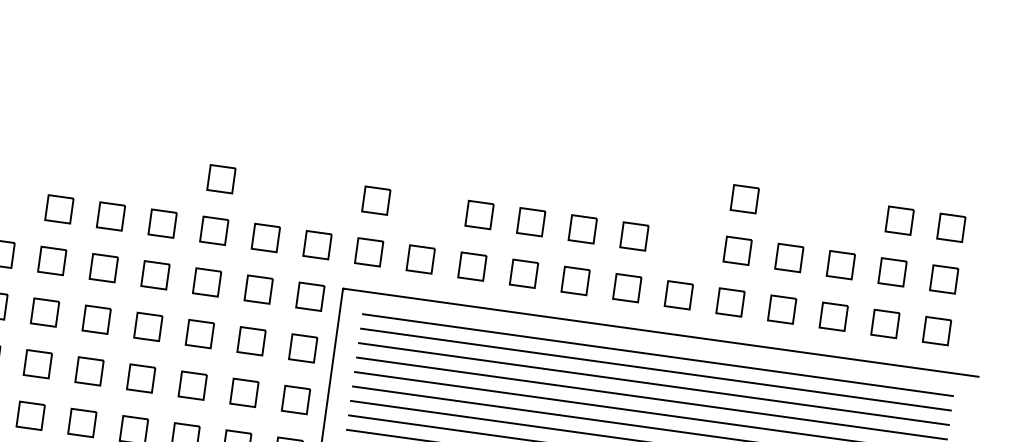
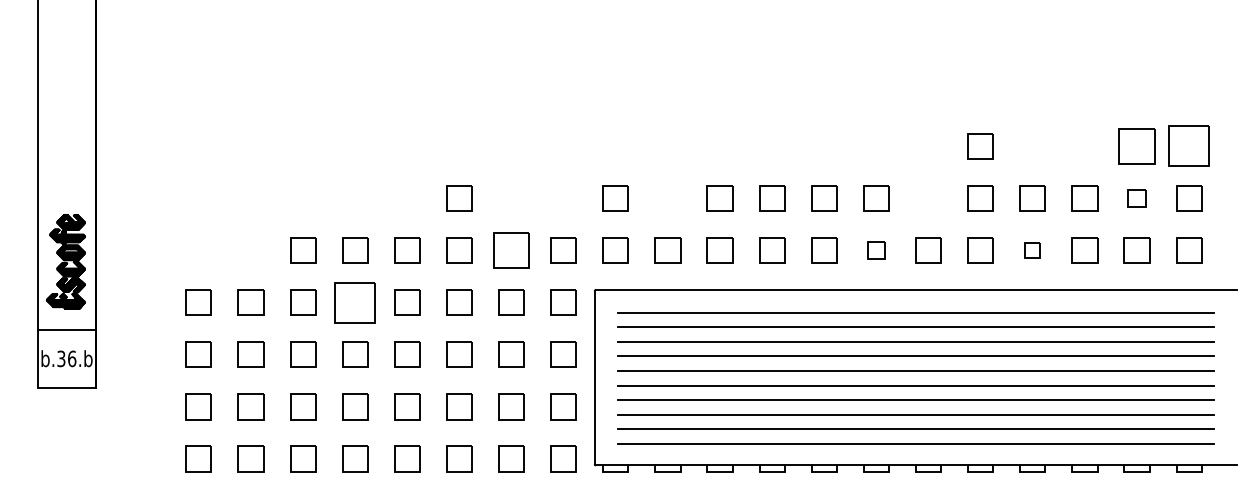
part: (899, 220) -> (1136, 146), size x1.4
part: (951, 228) -> (1189, 146), size x1.6
part: (265, 237) -> (511, 250), size x1.4
part: (104, 268) -> (355, 302), size x1.6
part: (892, 272) -> (1136, 198), size x0.7
part: (627, 288) -> (876, 250), size x0.7
part: (781, 309) -> (1032, 250), size x0.6

